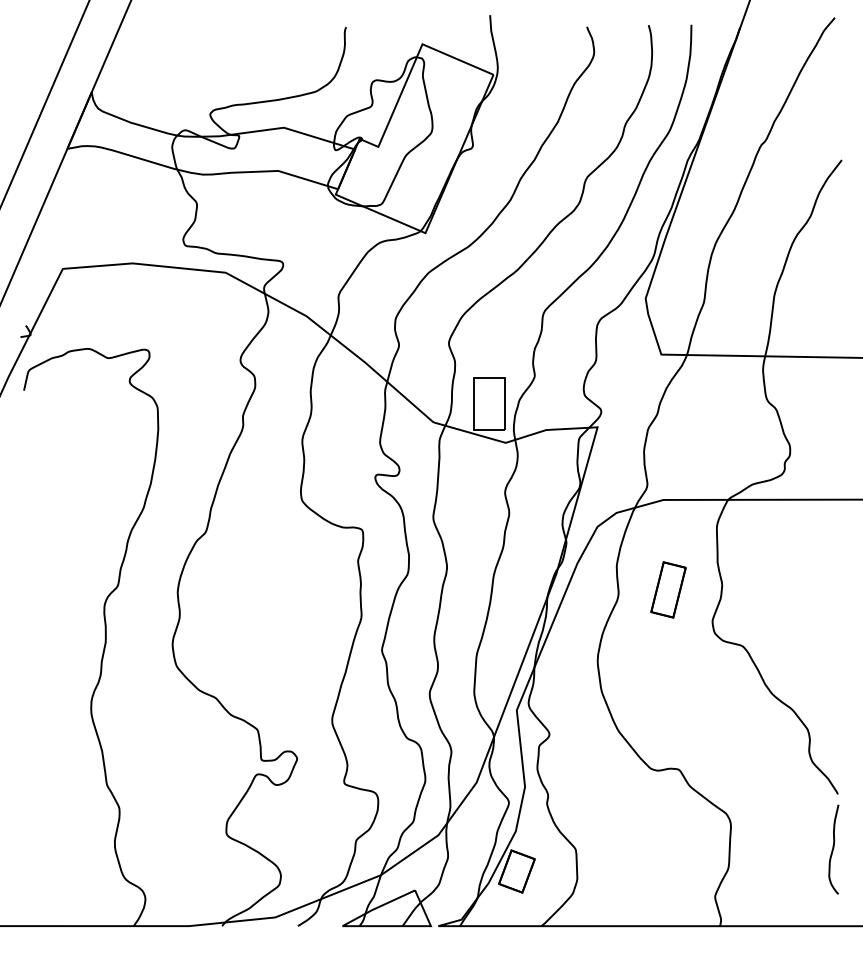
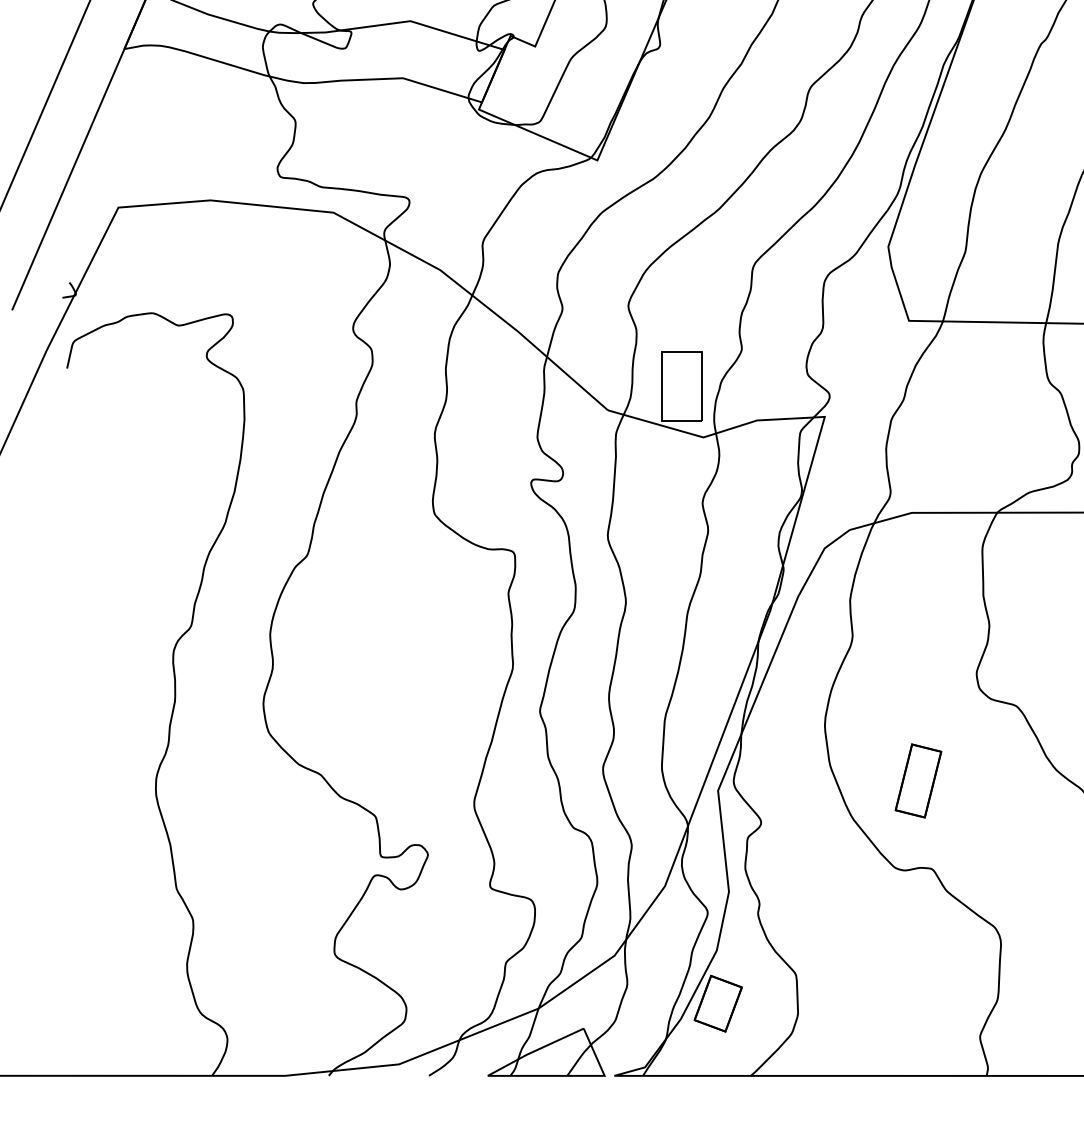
part: (668, 589) -> (918, 780), moved

